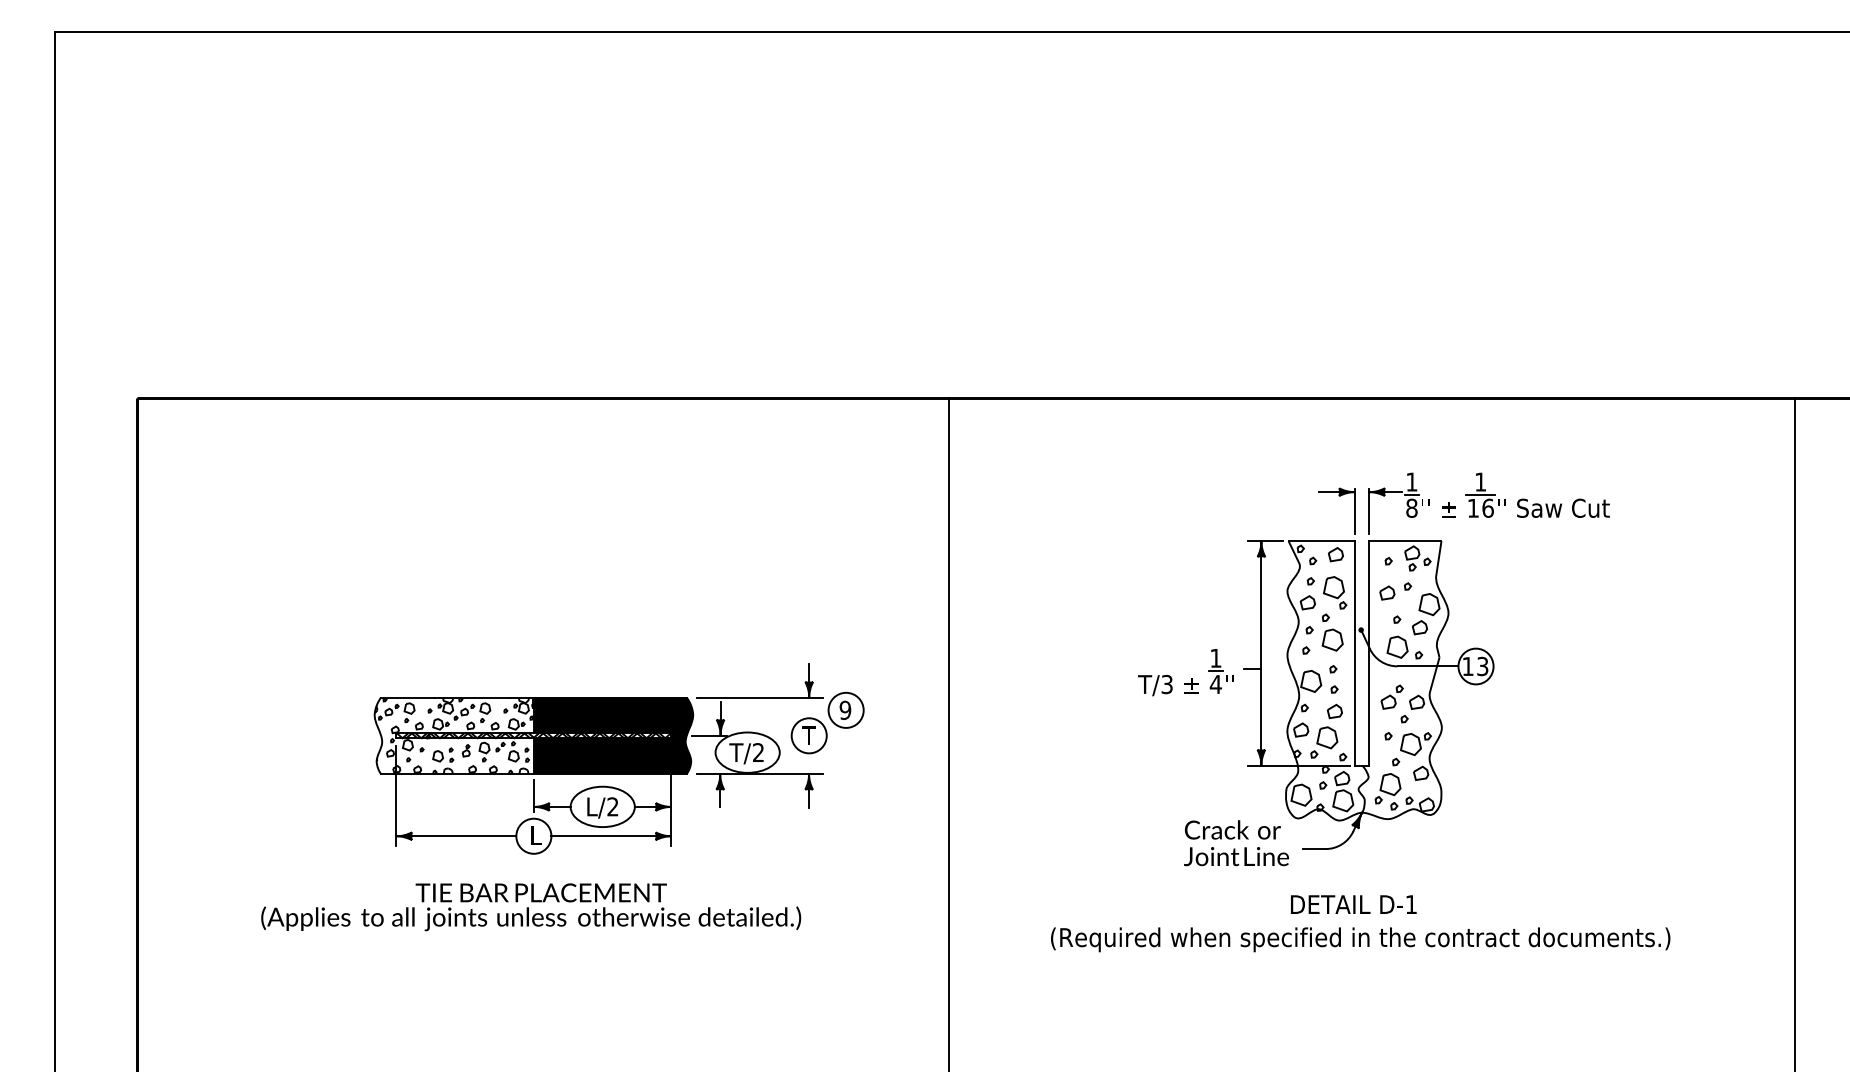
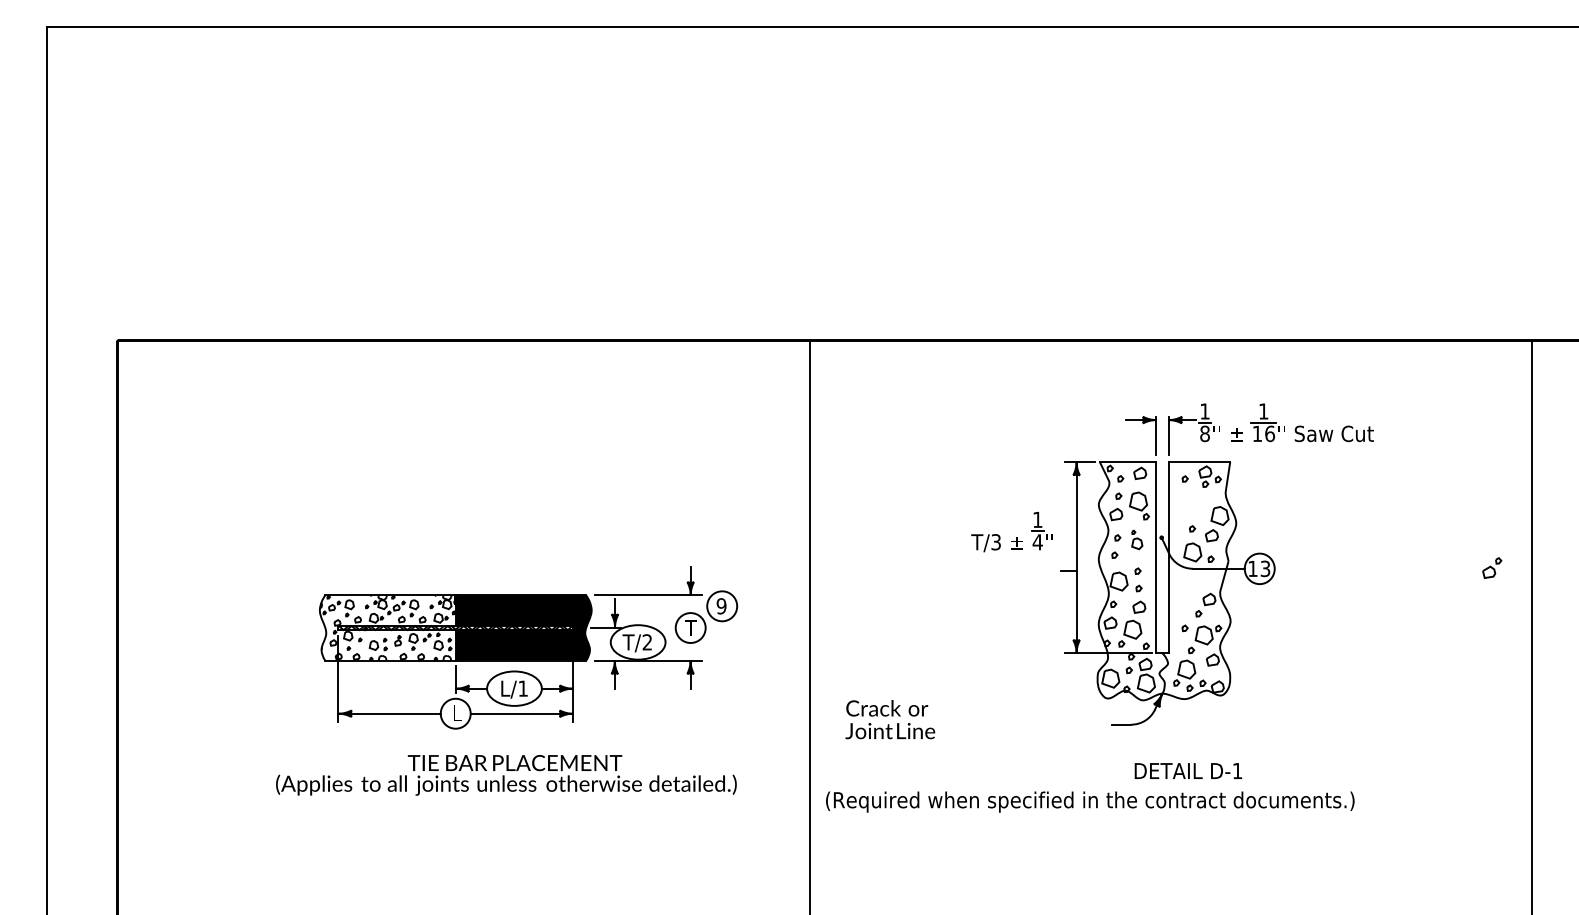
part: (1396, 591) -> (1191, 504), removed
part: (1331, 632) -> (1136, 539), size x0.6
part: (1190, 678) -> (1016, 537), moved
part: (1392, 696) -> (1492, 567), moved
text: (612, 806) -> (522, 688), L/2 -> L/1
text: (1236, 843) -> (890, 719), moved
text: (1353, 903) -> (1188, 770), moved
text: (531, 907) -> (506, 775), moved
text: (1360, 939) -> (1090, 801), moved

